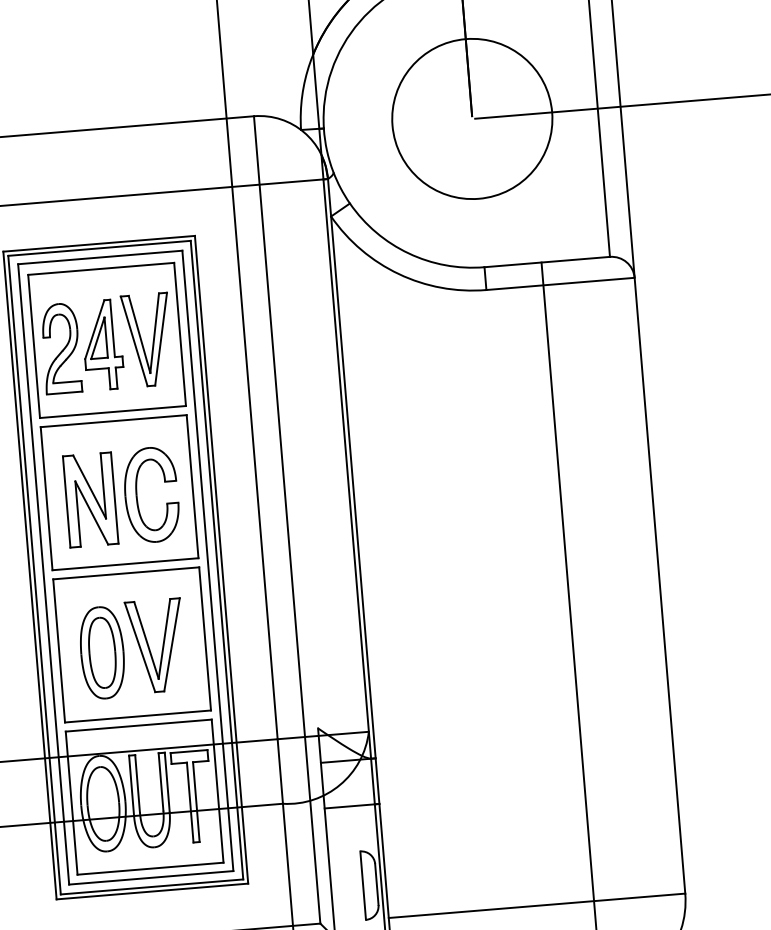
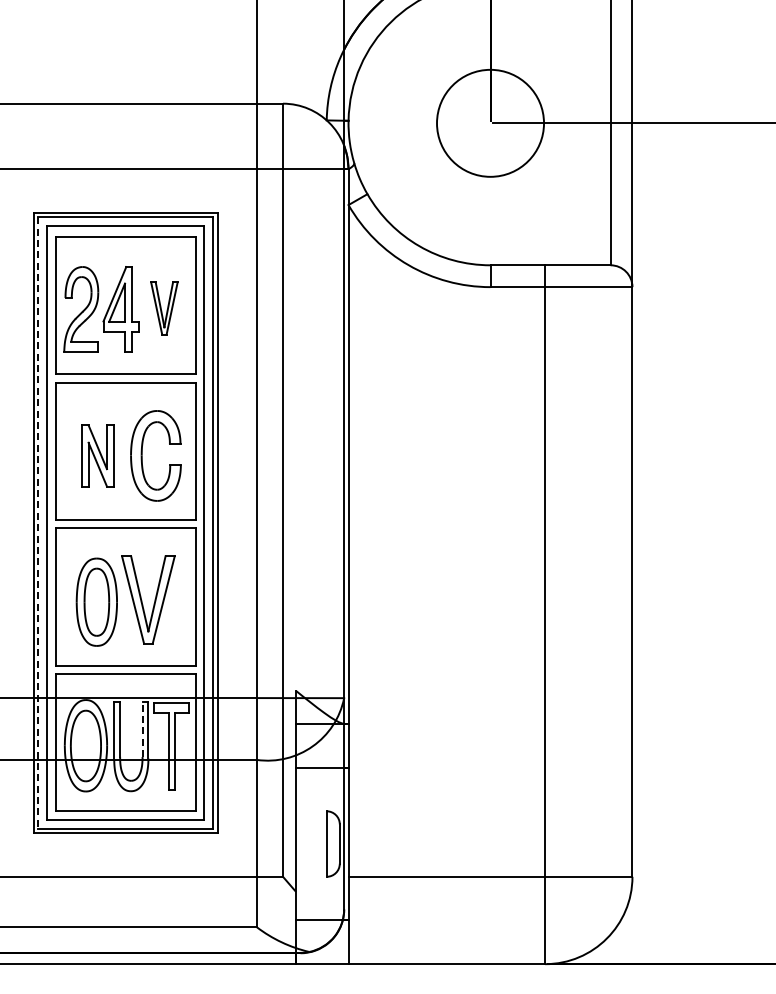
circle: (472, 118) -> (490, 122), size x0.7
part: (147, 340) -> (164, 308), size x0.6
part: (90, 499) -> (97, 455), size x0.7
line: (34, 575) -> (38, 523), solid -> dashed
line: (160, 781) -> (142, 729), solid -> dashed

